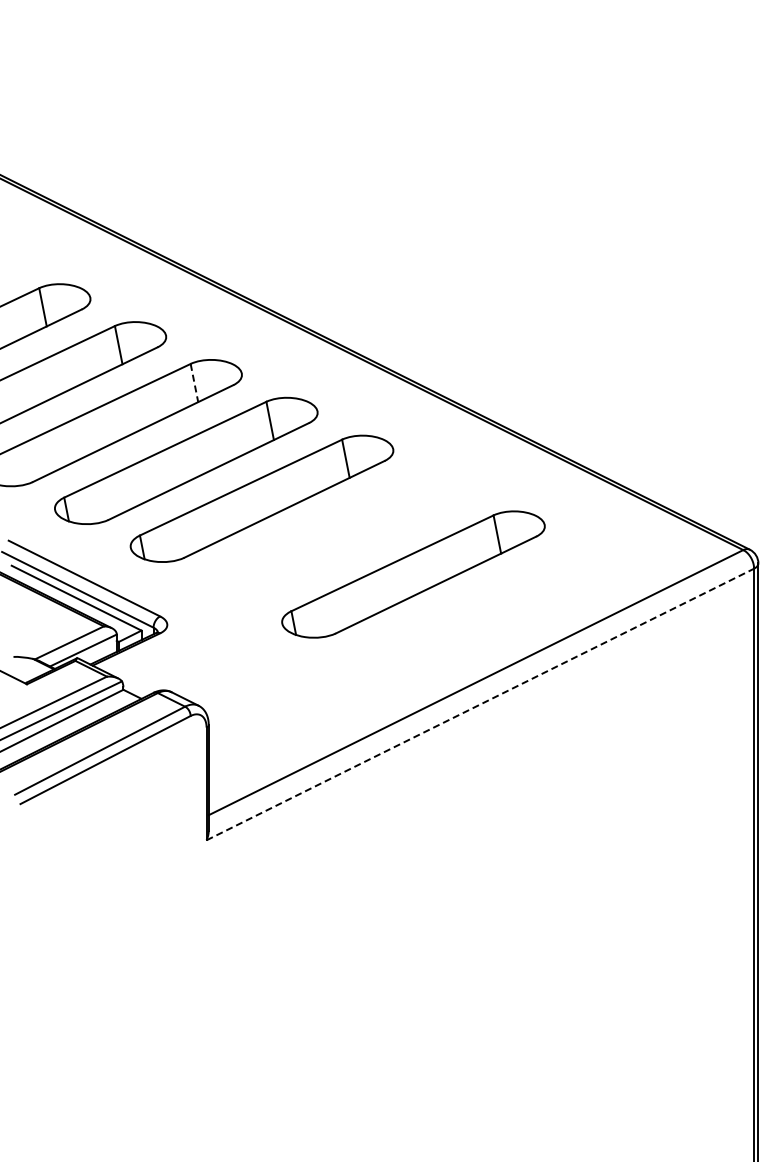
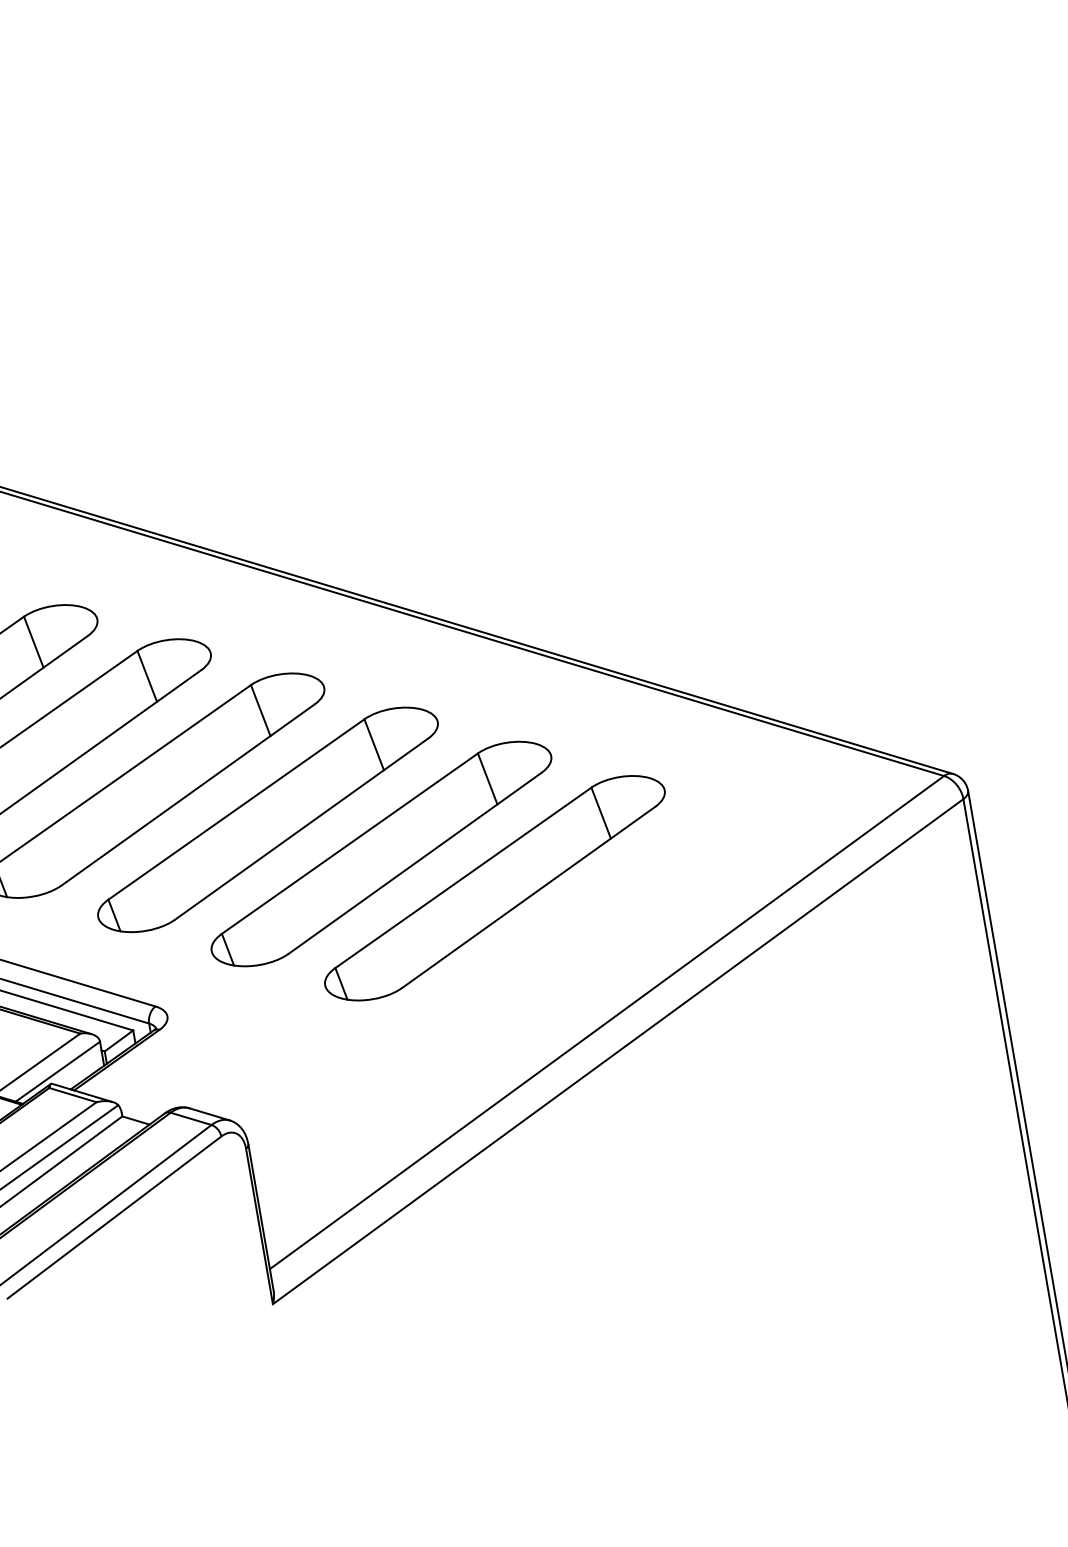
line: (194, 383) -> (147, 676), dashed -> solid
part: (337, 536) -> (381, 853), added
line: (480, 704) -> (618, 1051), dashed -> solid

